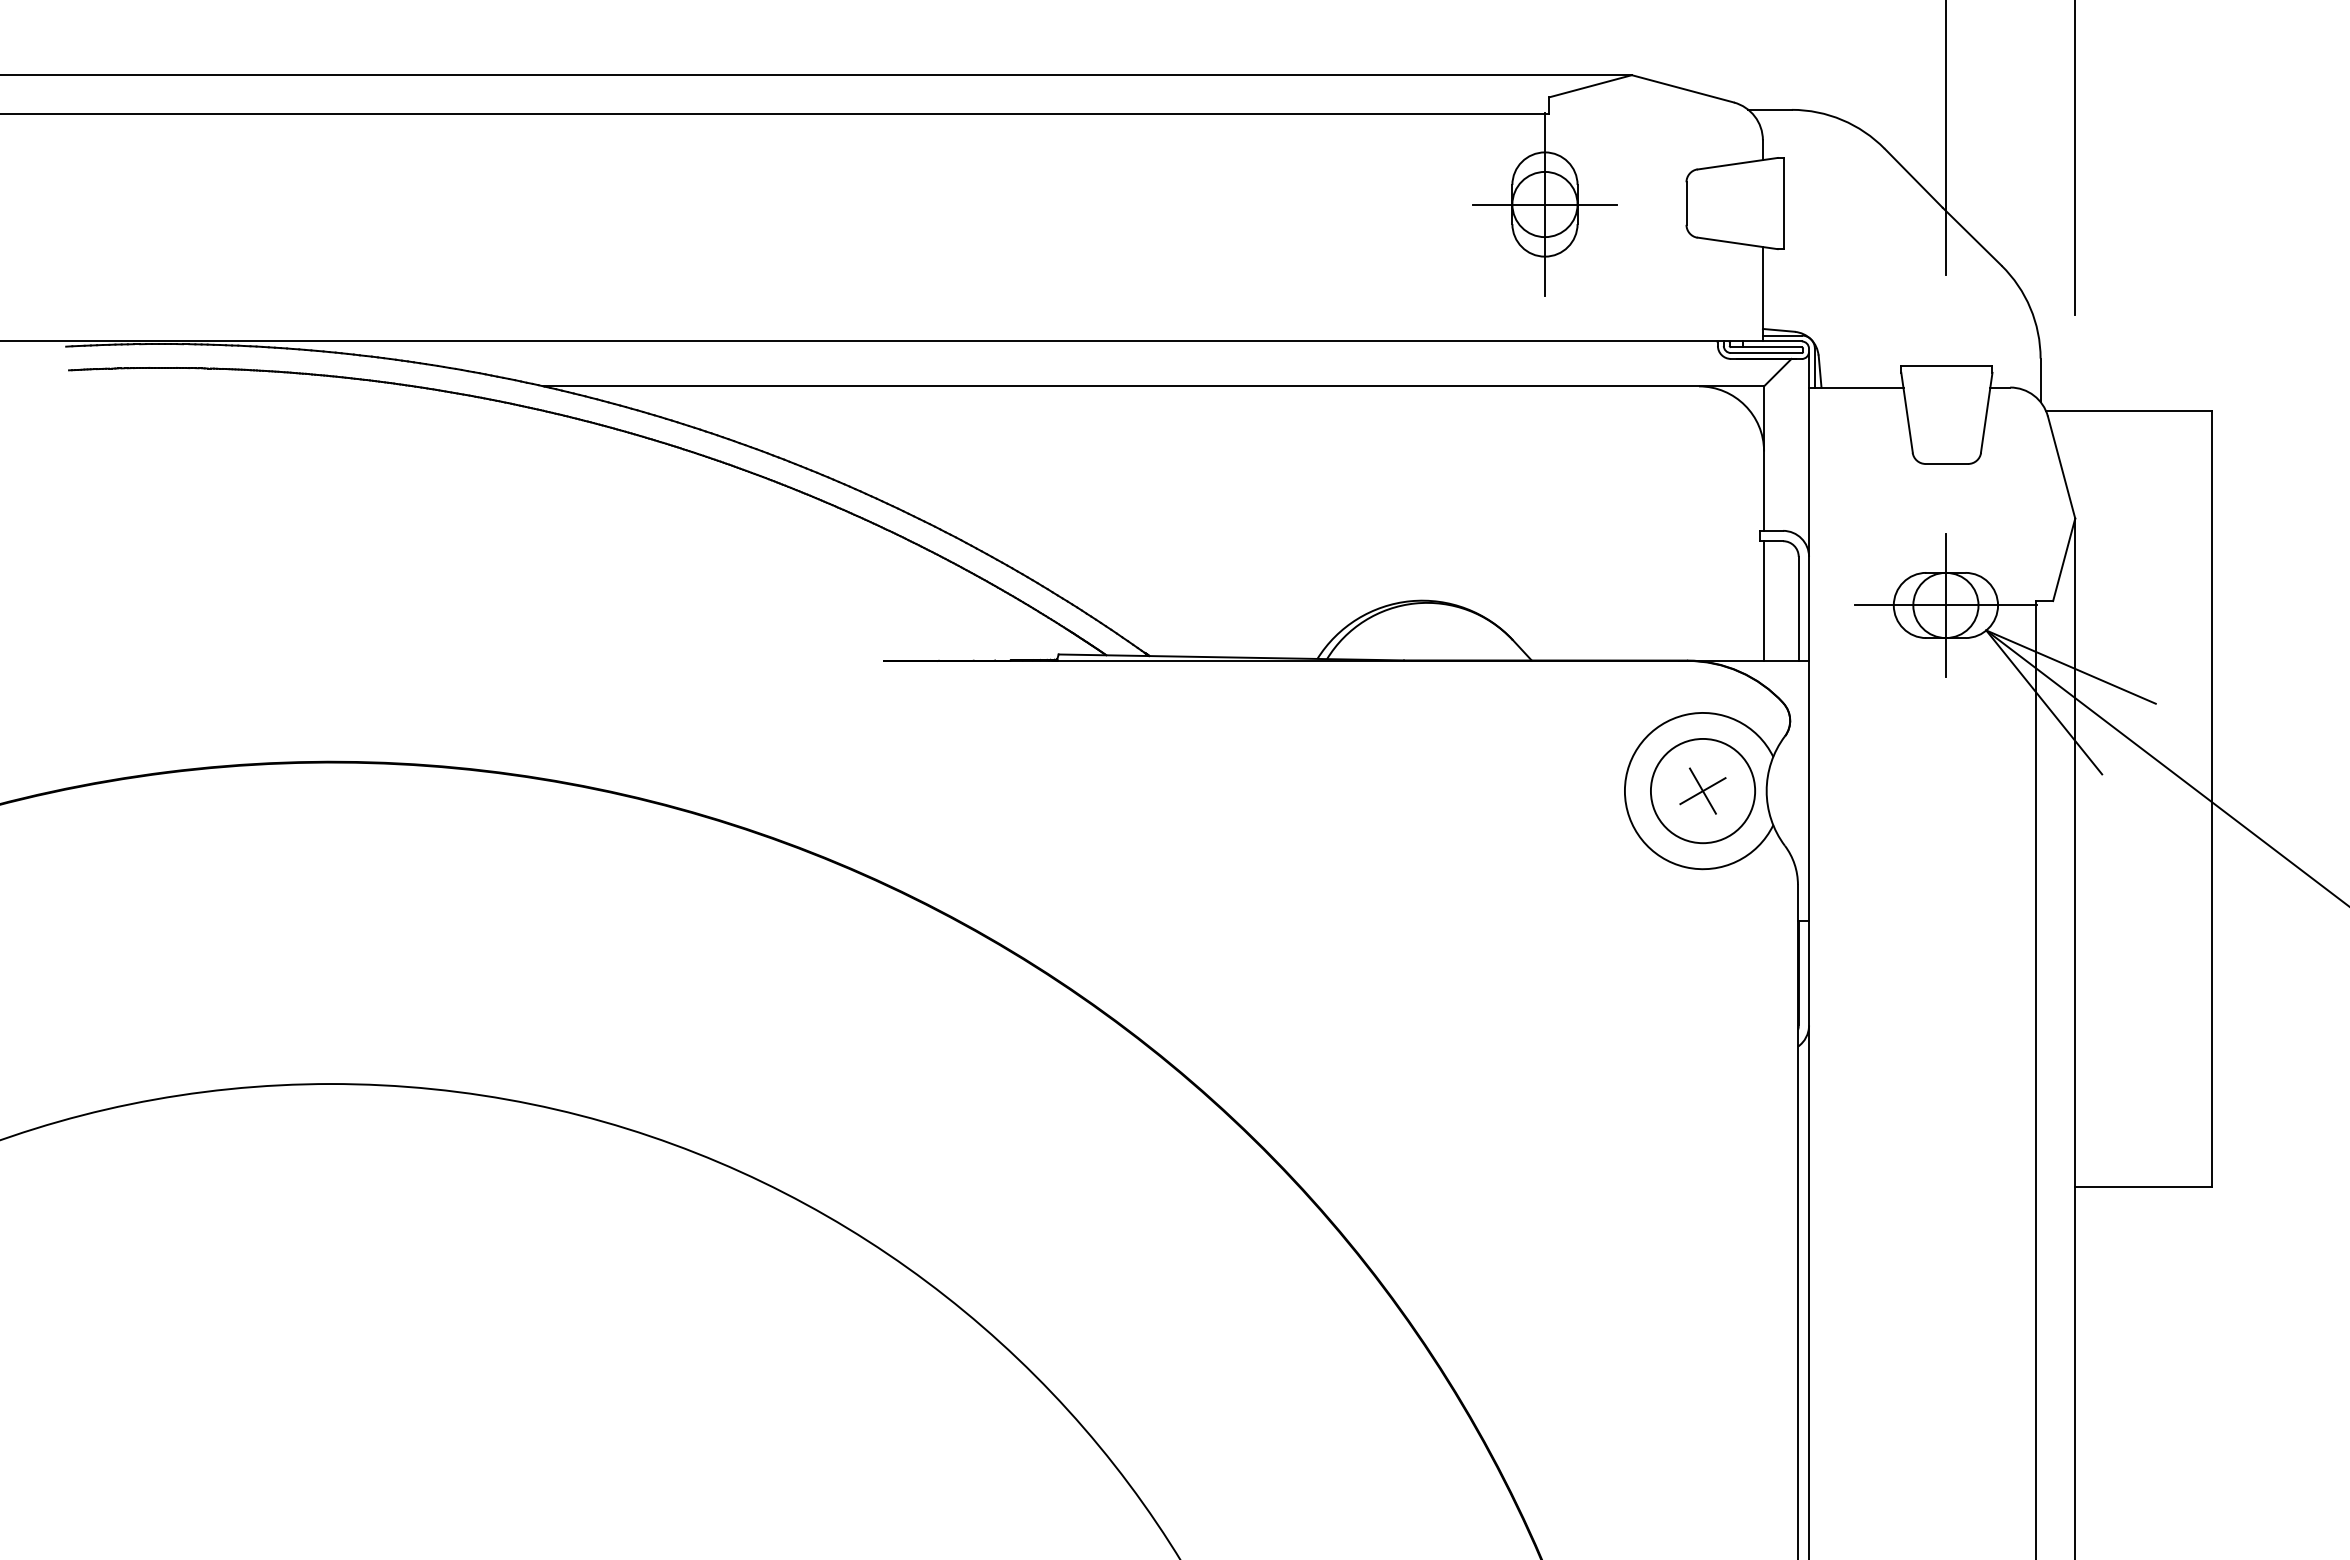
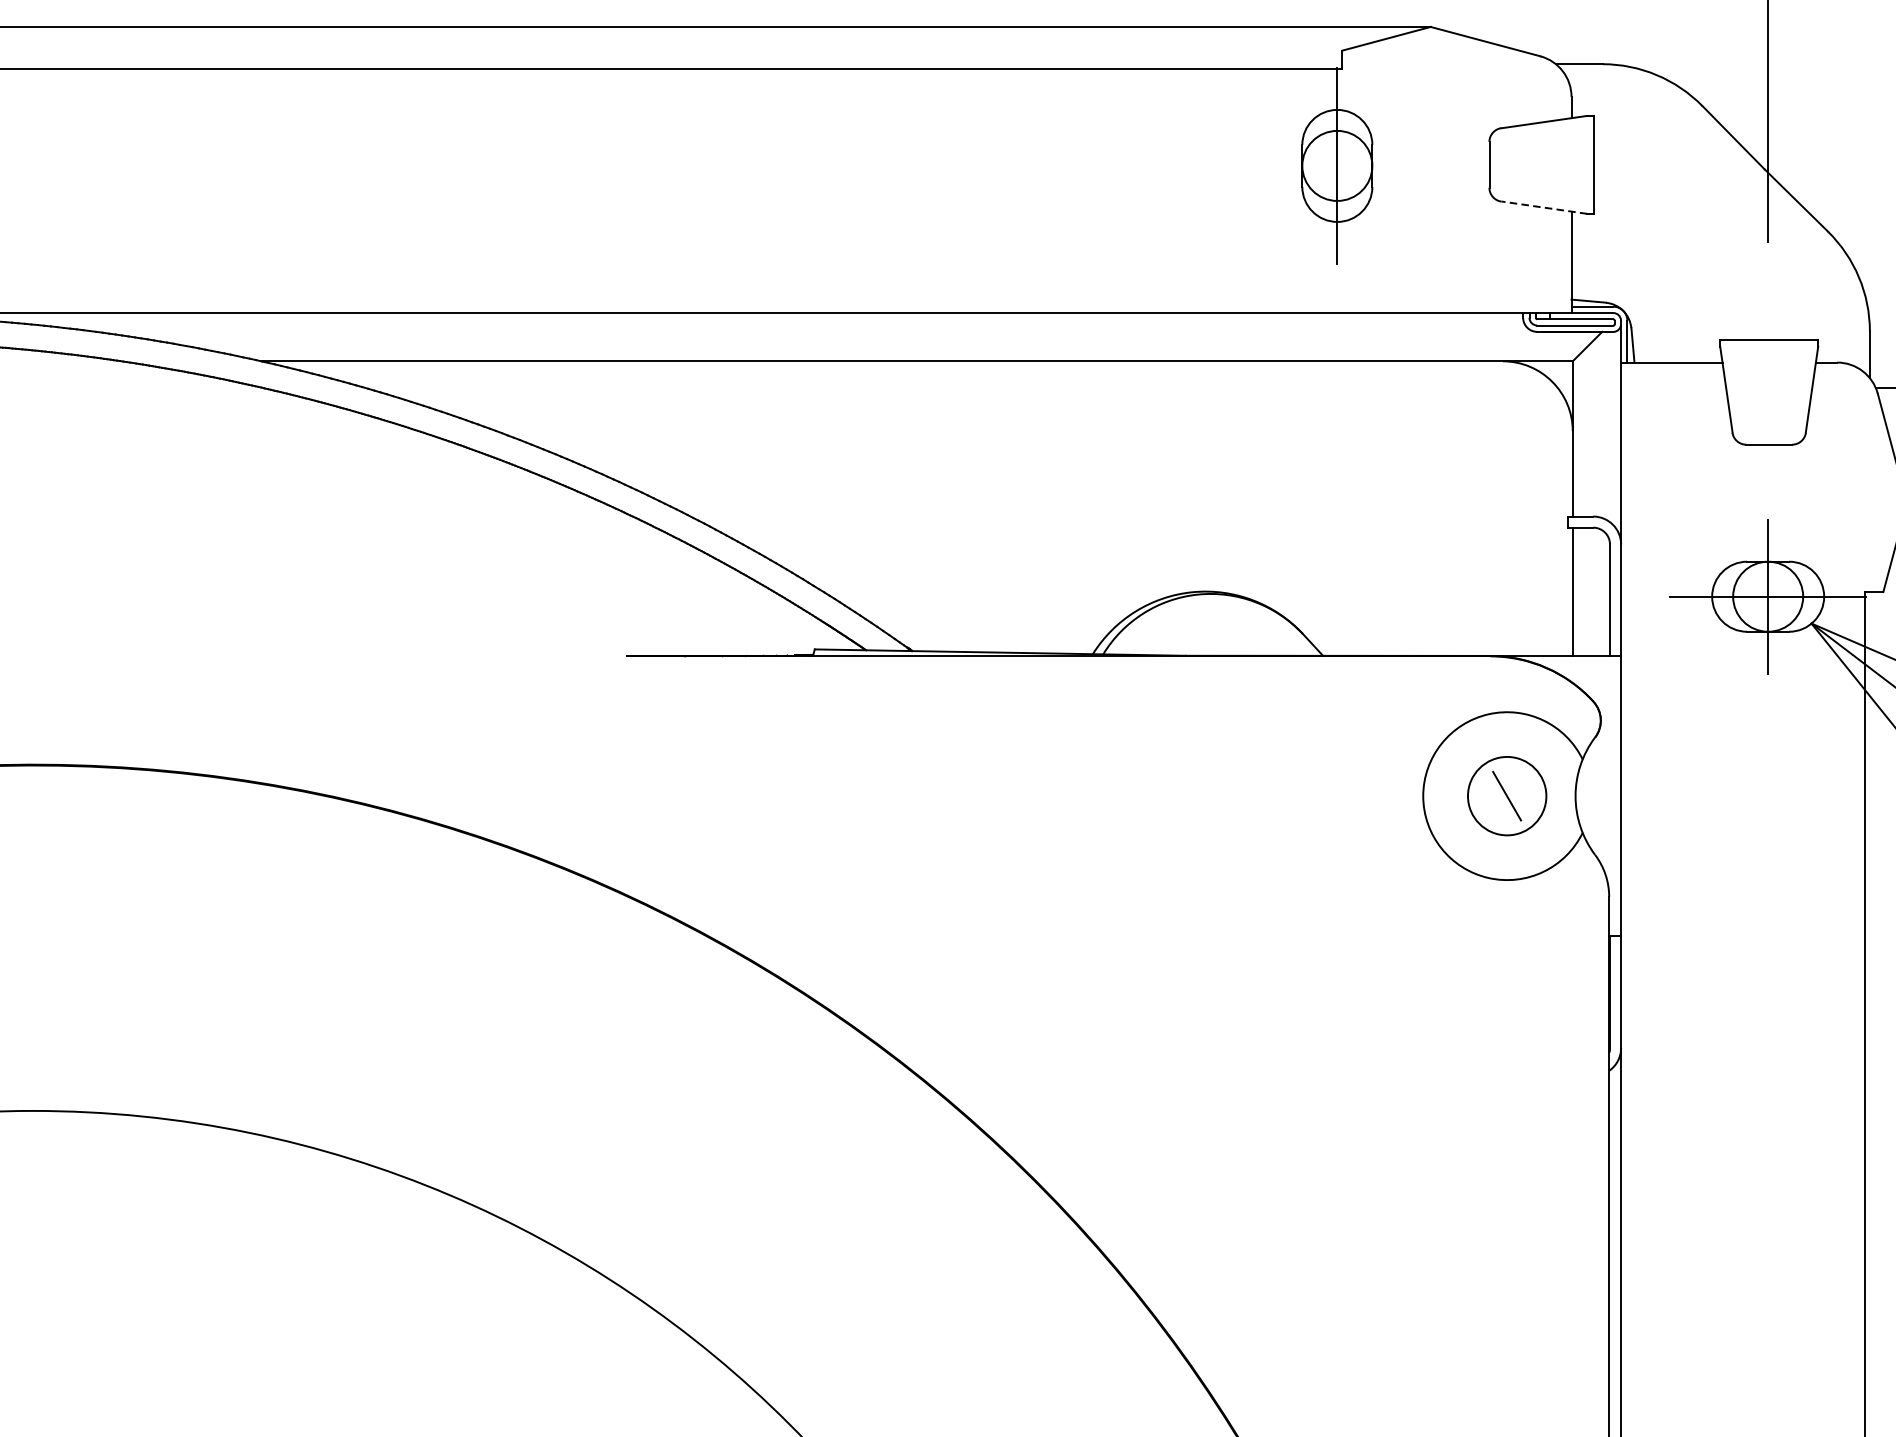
line: (1544, 204) -> (1336, 165), removed
line: (1737, 243) -> (1544, 207), solid -> dashed
circle: (1702, 790) -> (1506, 795), size x0.7
line: (1702, 791) -> (1506, 796), removed

